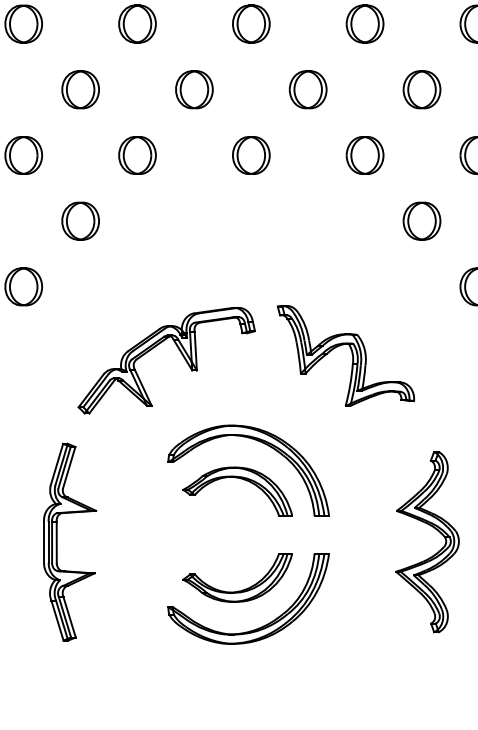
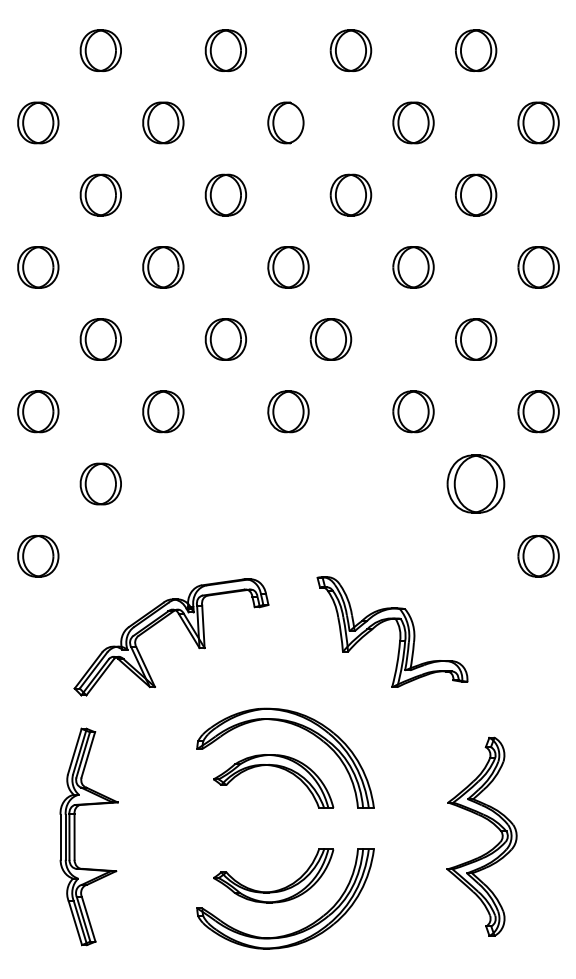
part: (307, 89) -> (330, 339), moved
part: (422, 220) -> (476, 483), size x1.4
part: (181, 354) -> (187, 630), moved

